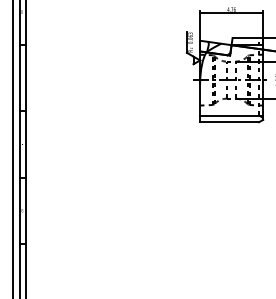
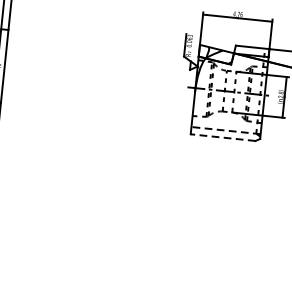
line: (231, 115) -> (225, 130), solid -> dashed
line: (229, 122) -> (222, 137), solid -> dashed

